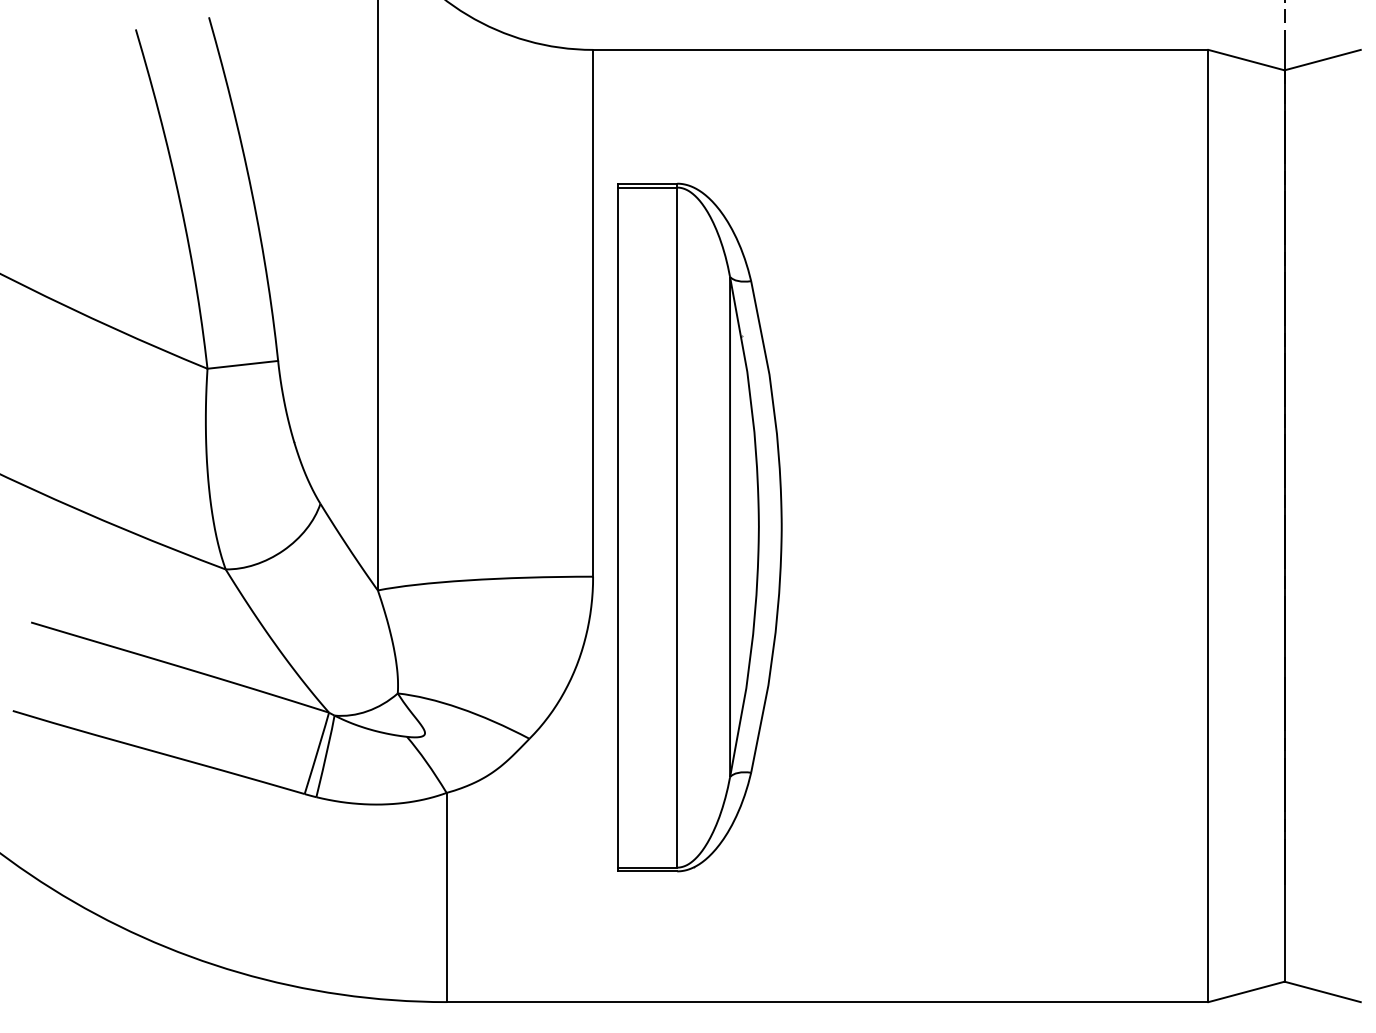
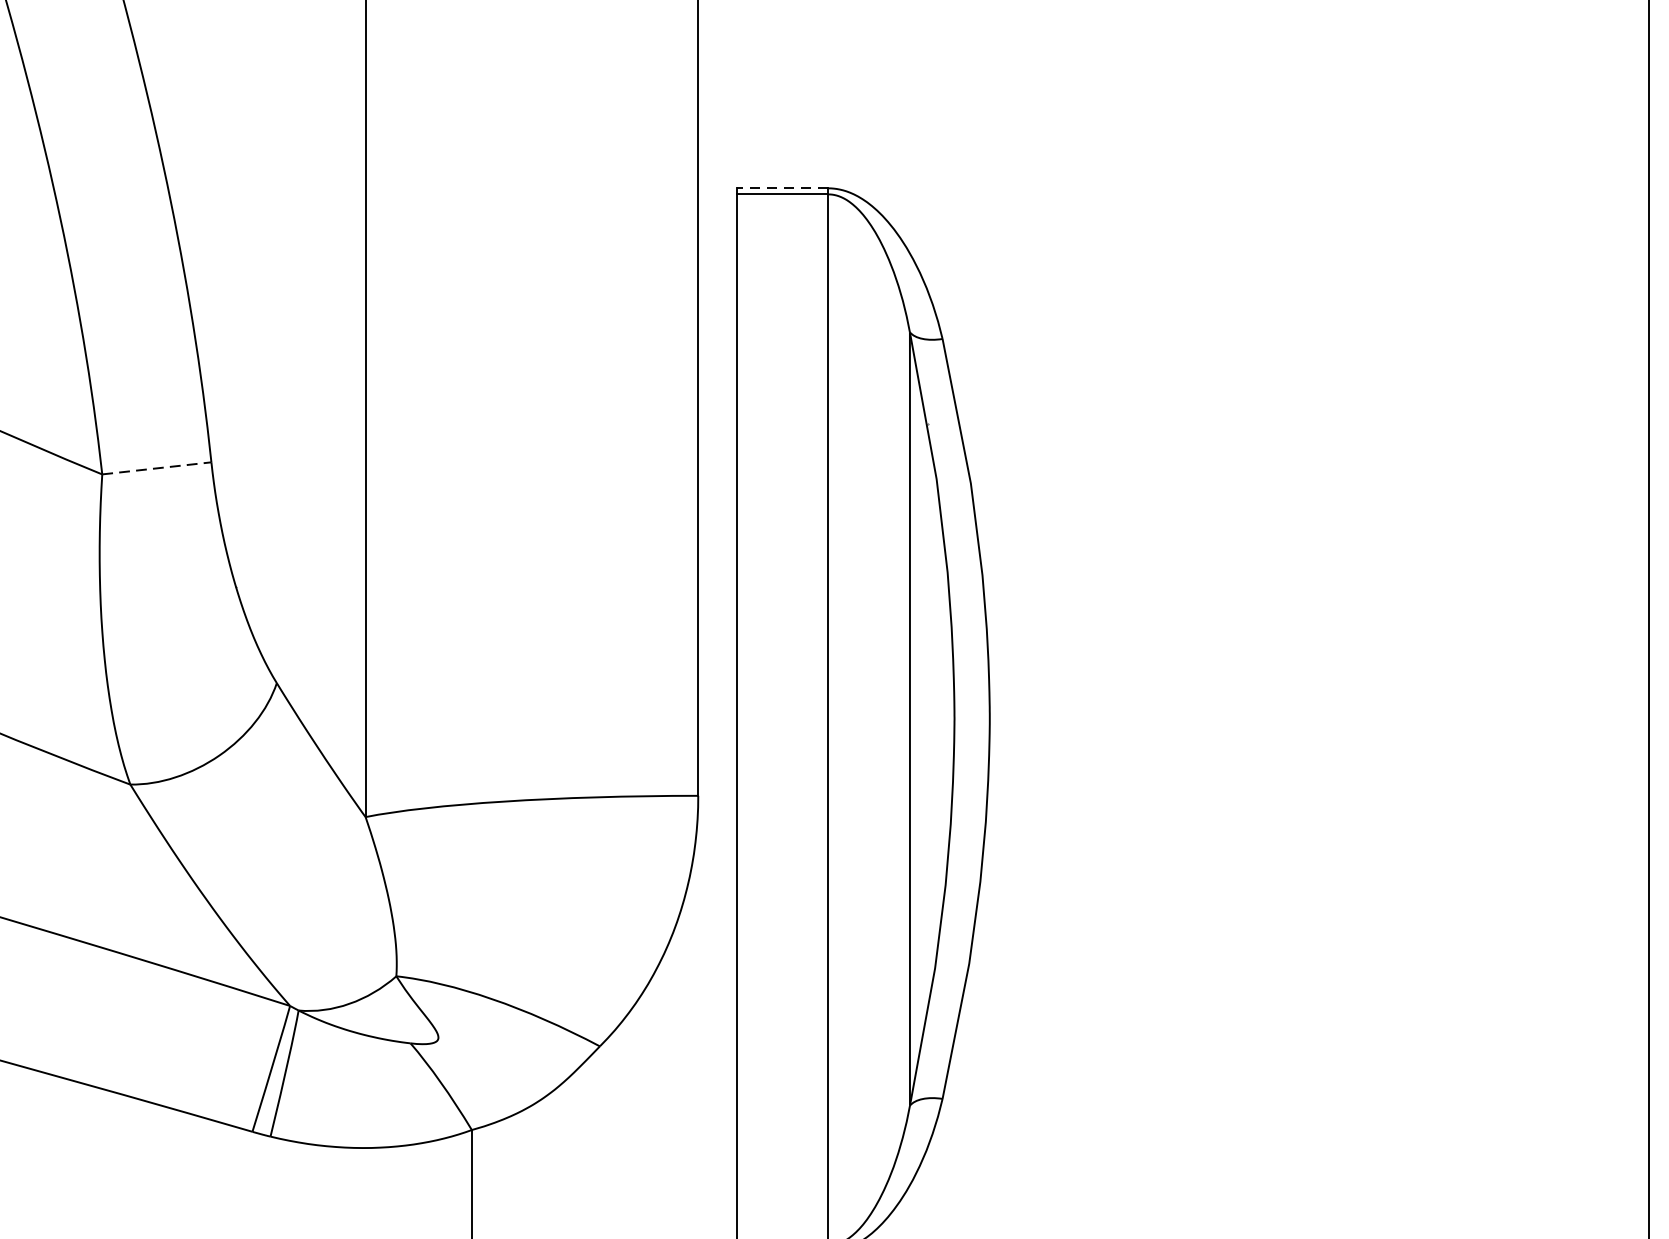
line: (647, 183) -> (782, 188), solid -> dashed
line: (242, 364) -> (156, 467), solid -> dashed

